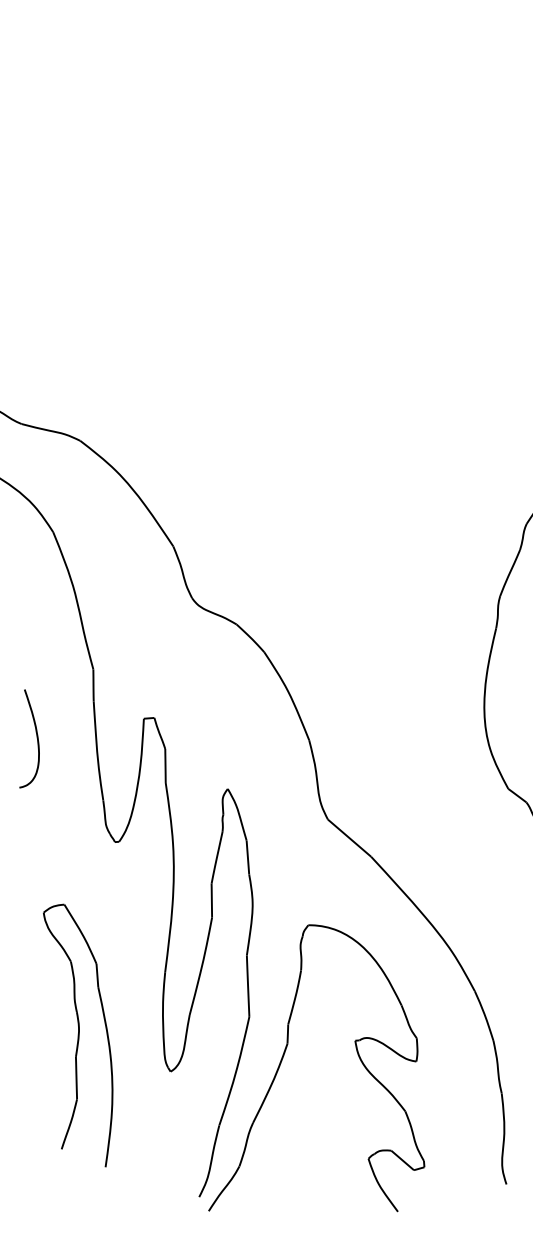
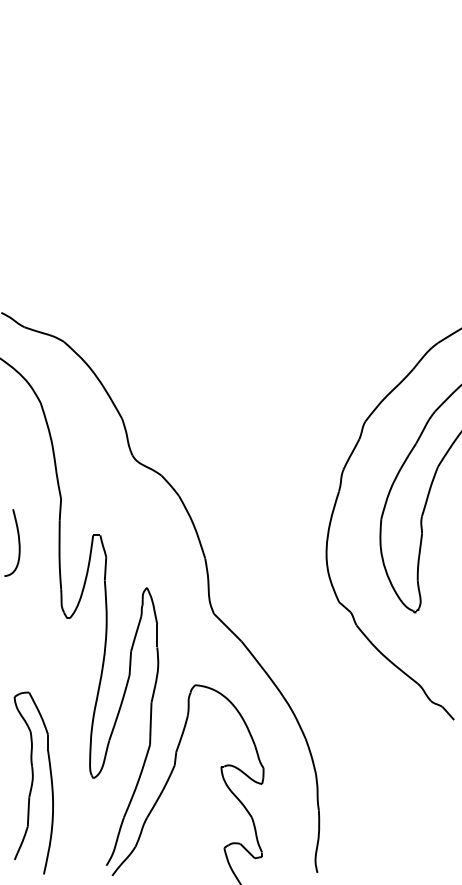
part: (80, 1034) -> (33, 782), moved

